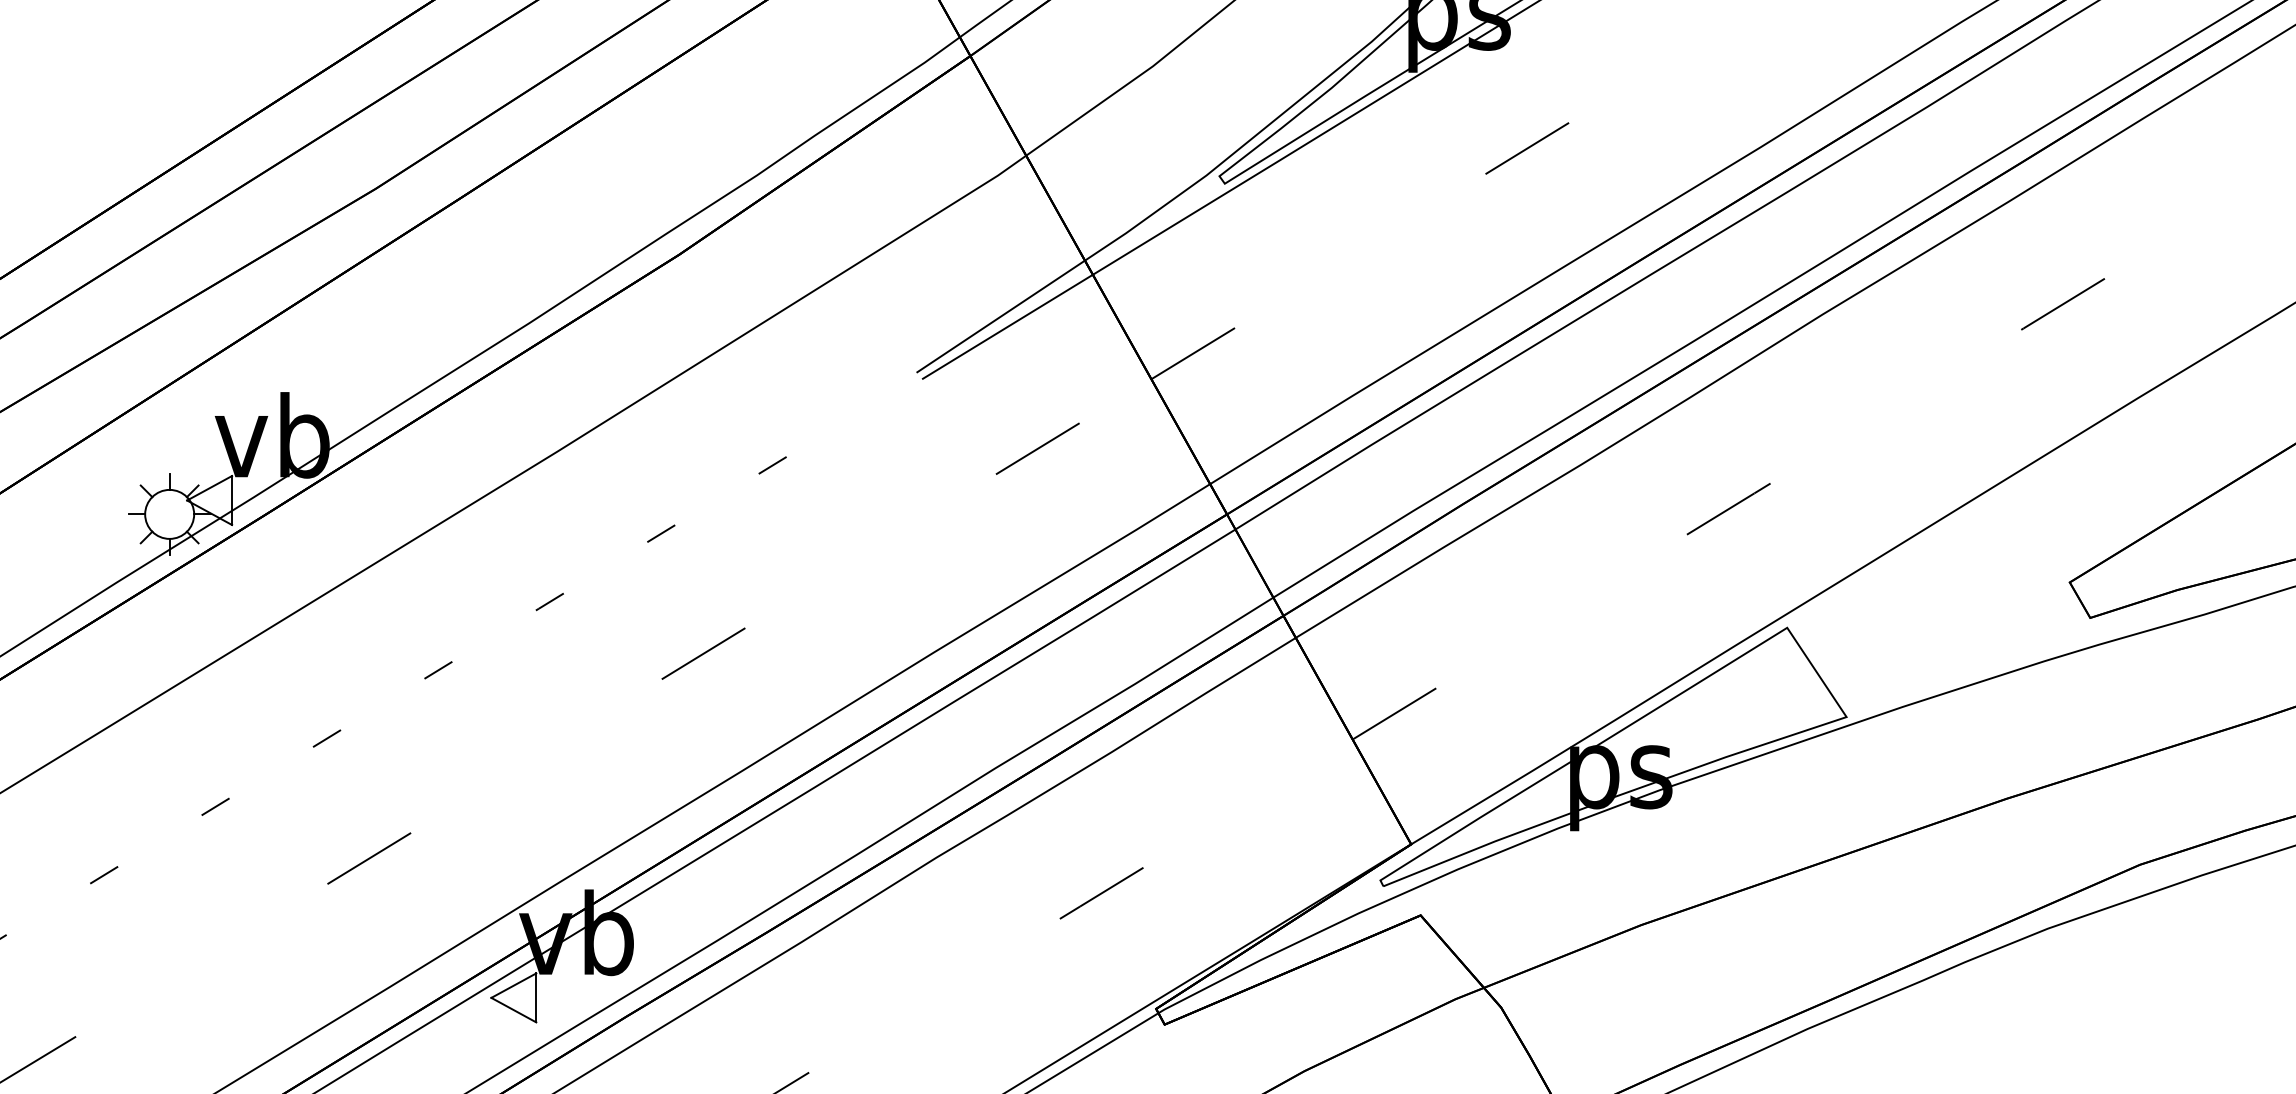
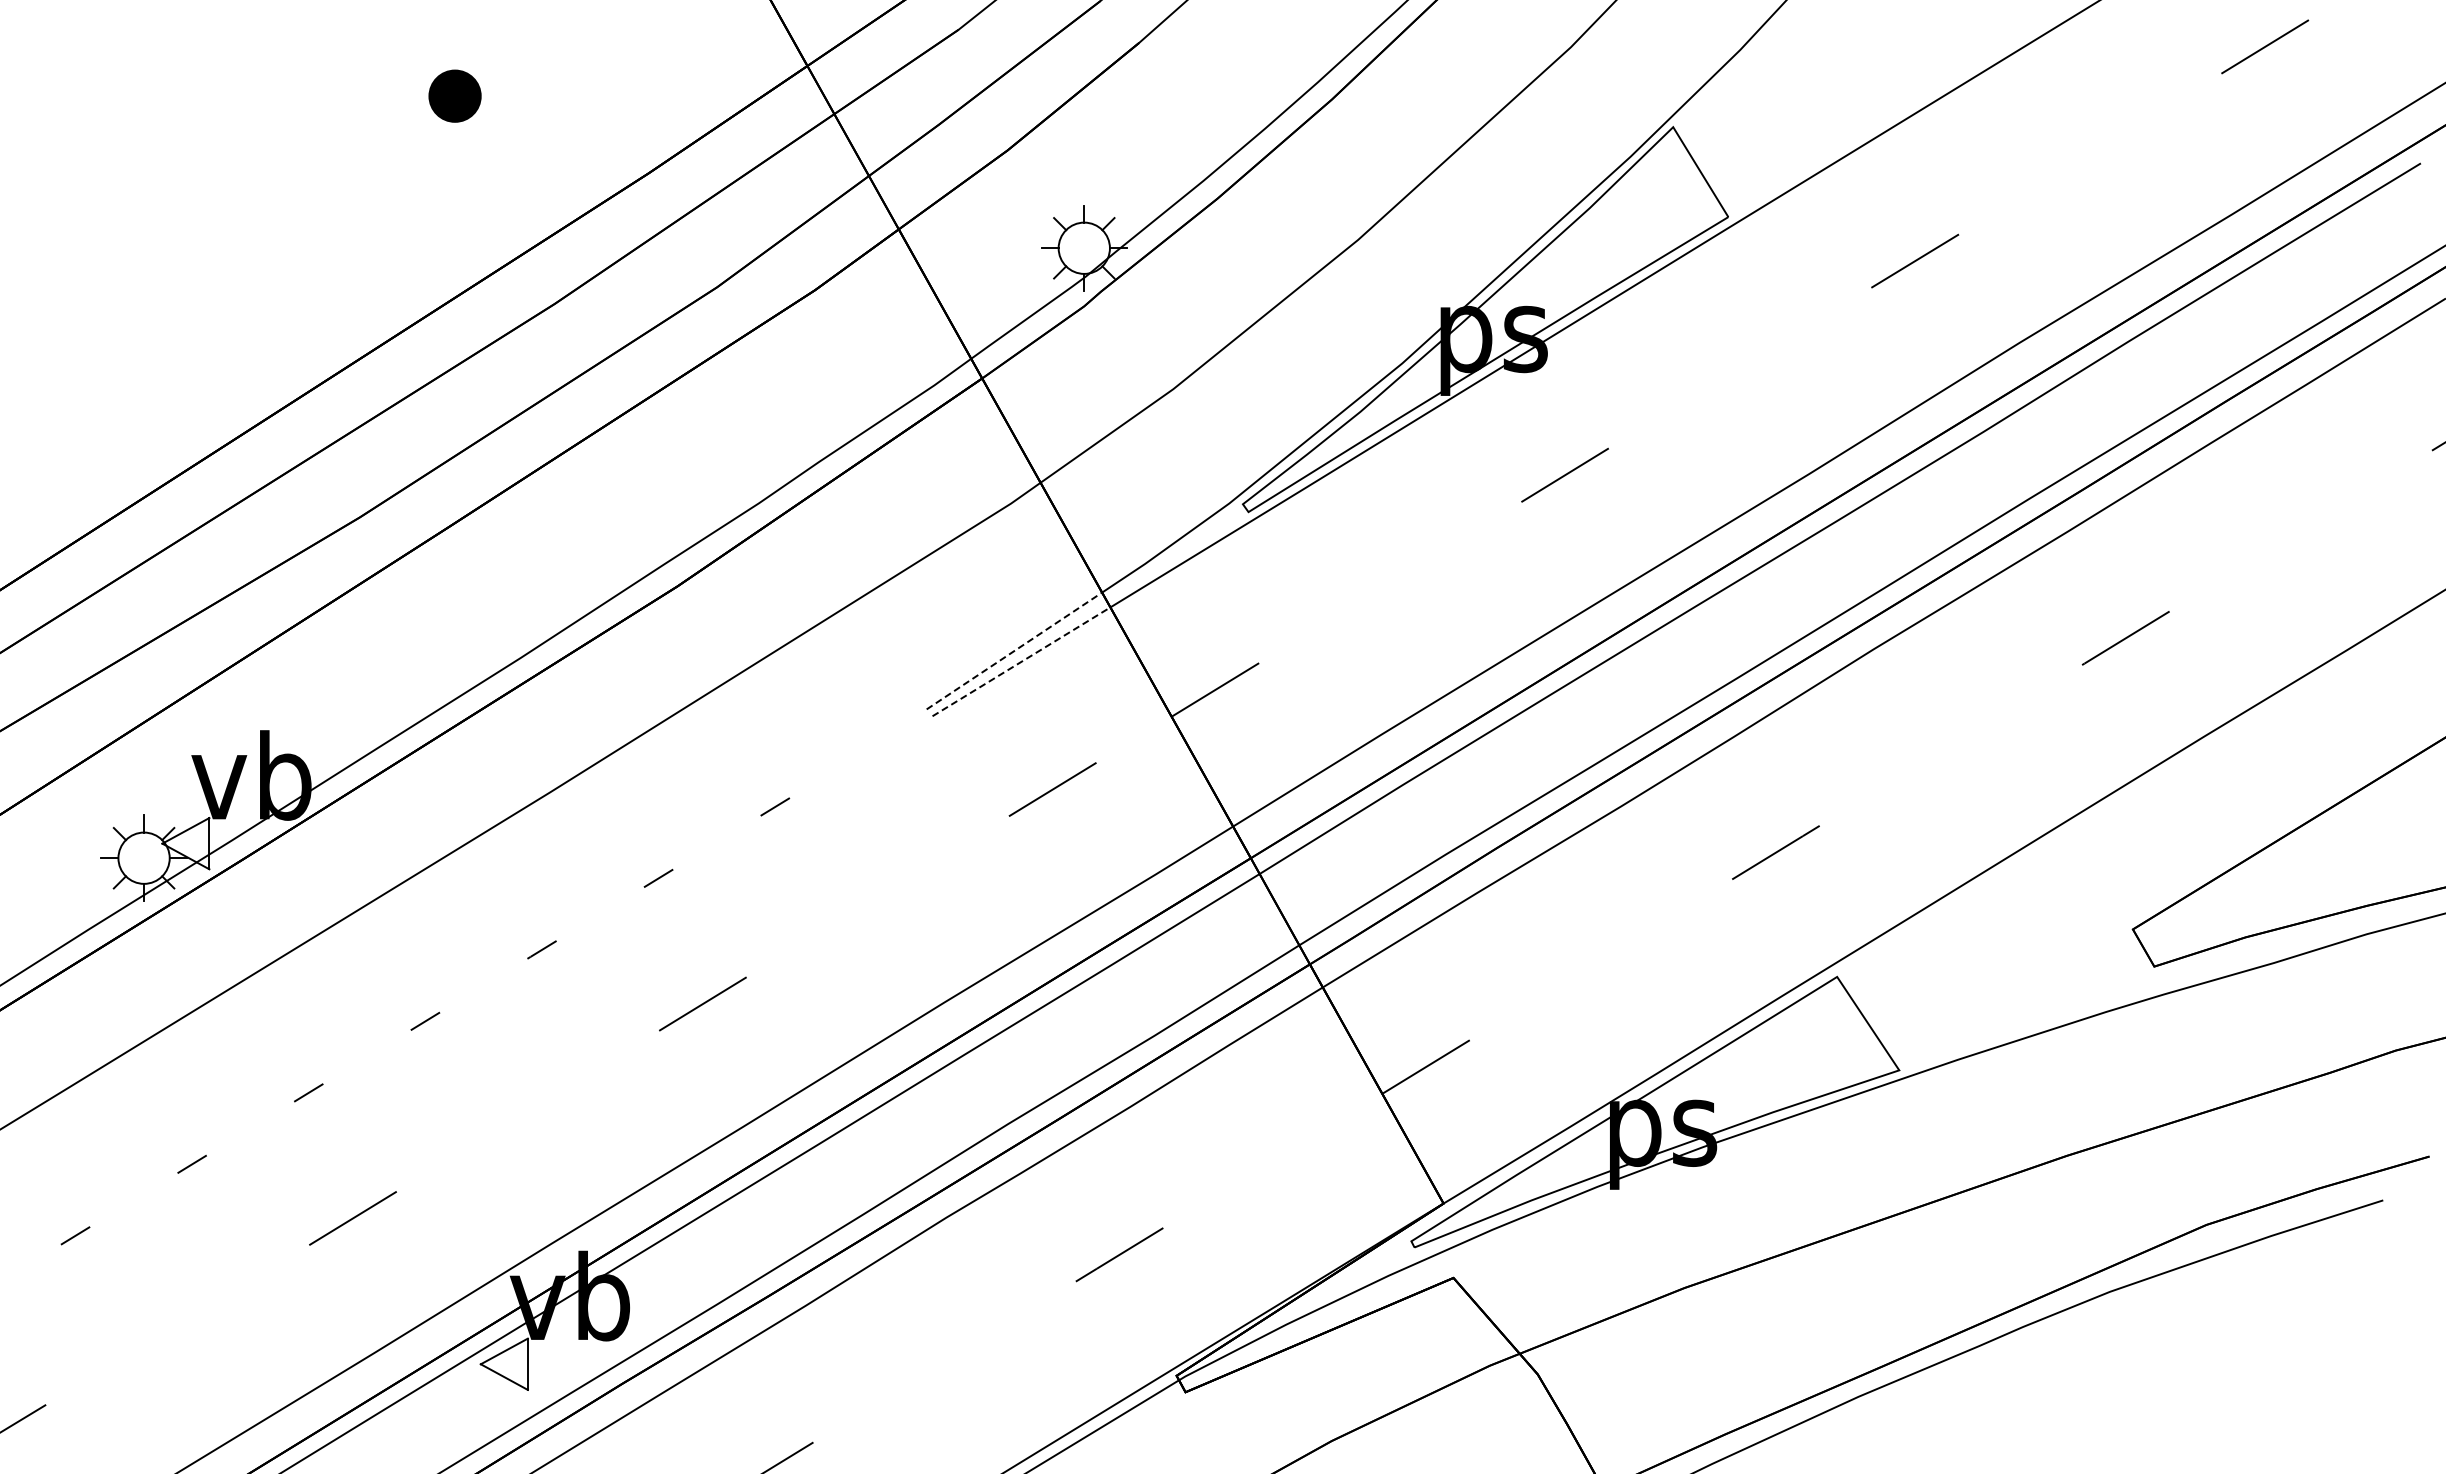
line: (1001, 315) -> (1014, 650), solid -> dashed
line: (1007, 326) -> (1021, 661), solid -> dashed

